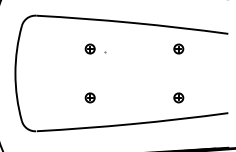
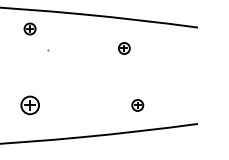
part: (89, 48) -> (29, 28), moved
part: (178, 48) -> (124, 47), moved
part: (89, 97) -> (29, 104), size x1.6

